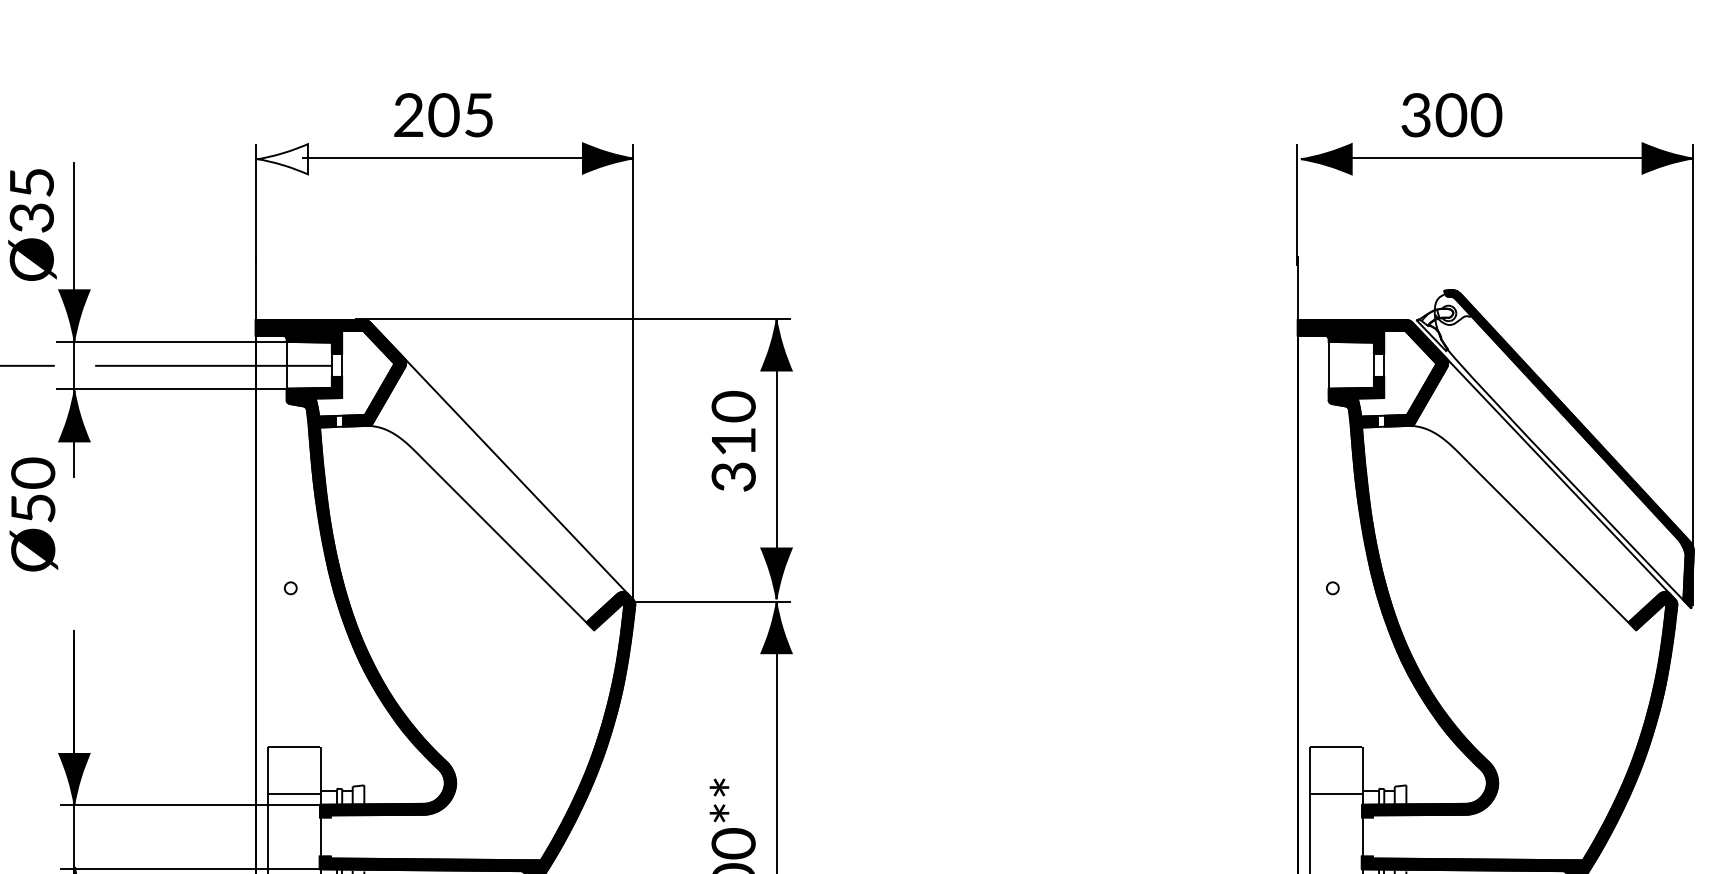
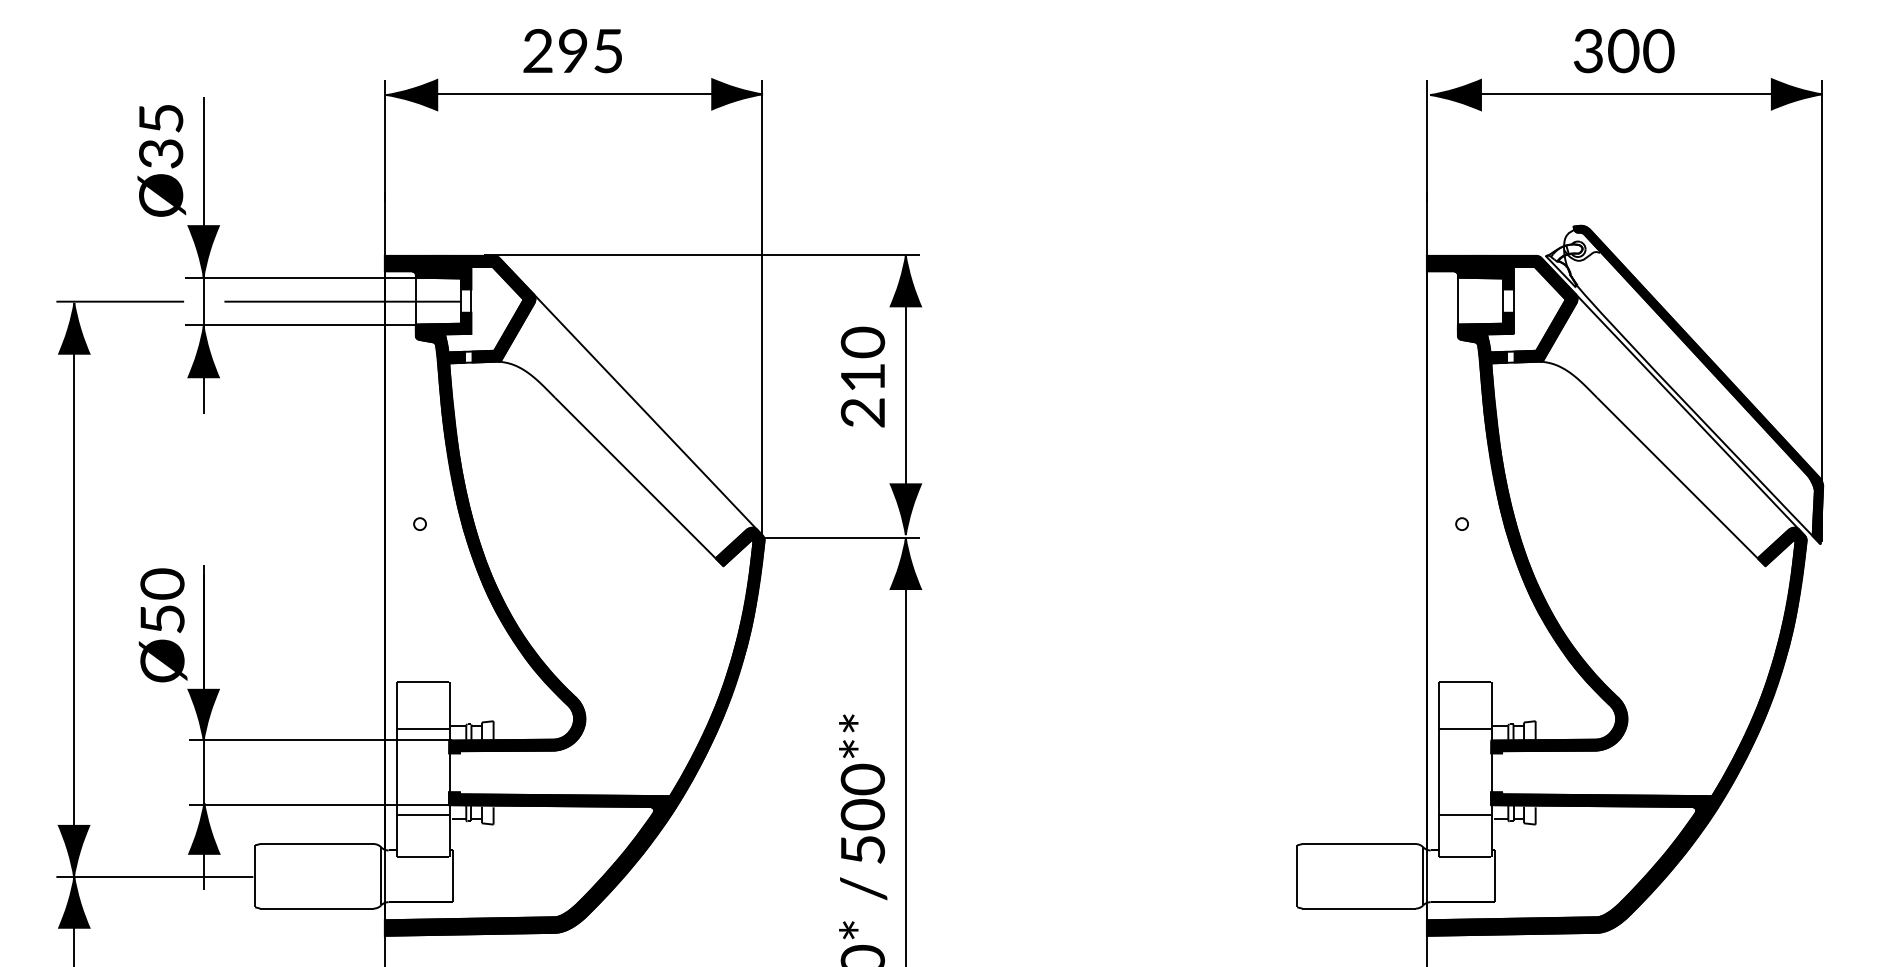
text: (444, 115) -> (573, 51), 205 -> 295
text: (1451, 115) -> (1623, 51), moved
fill: (282, 158) -> (411, 94), added
text: (734, 476) -> (863, 412), 310 -> 210
text: (33, 514) -> (162, 625), moved

